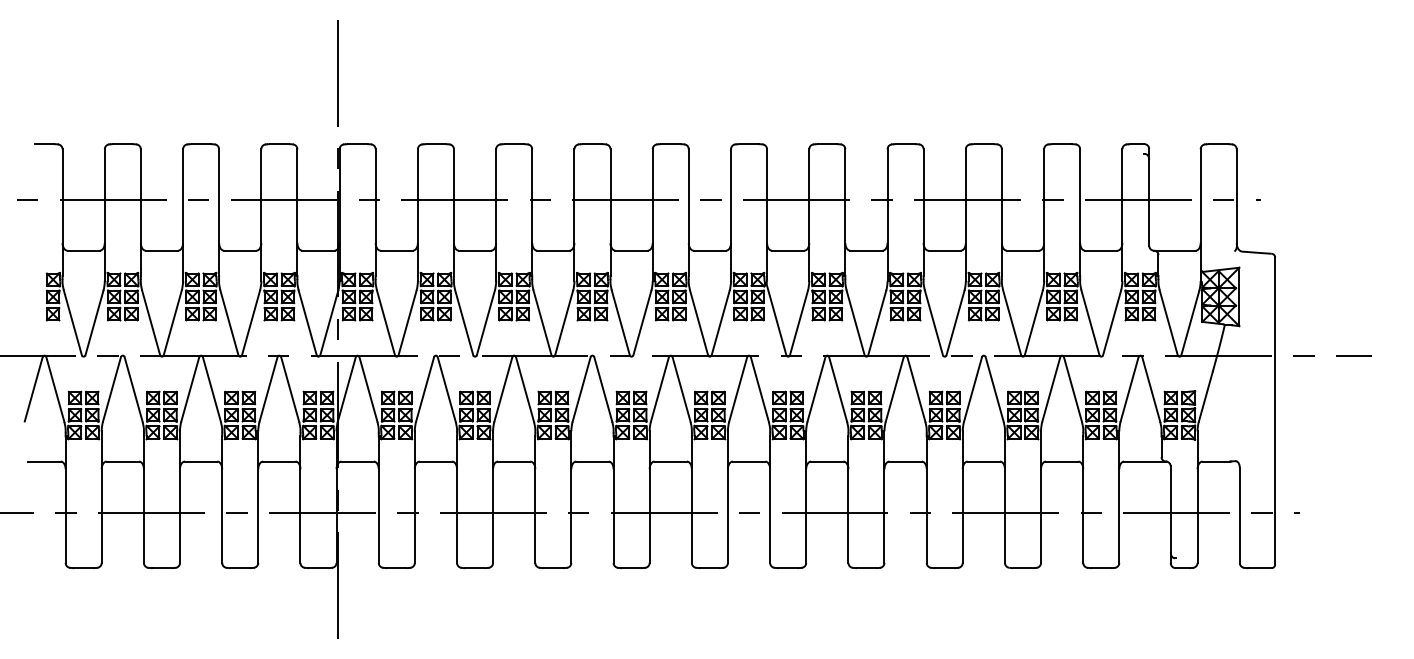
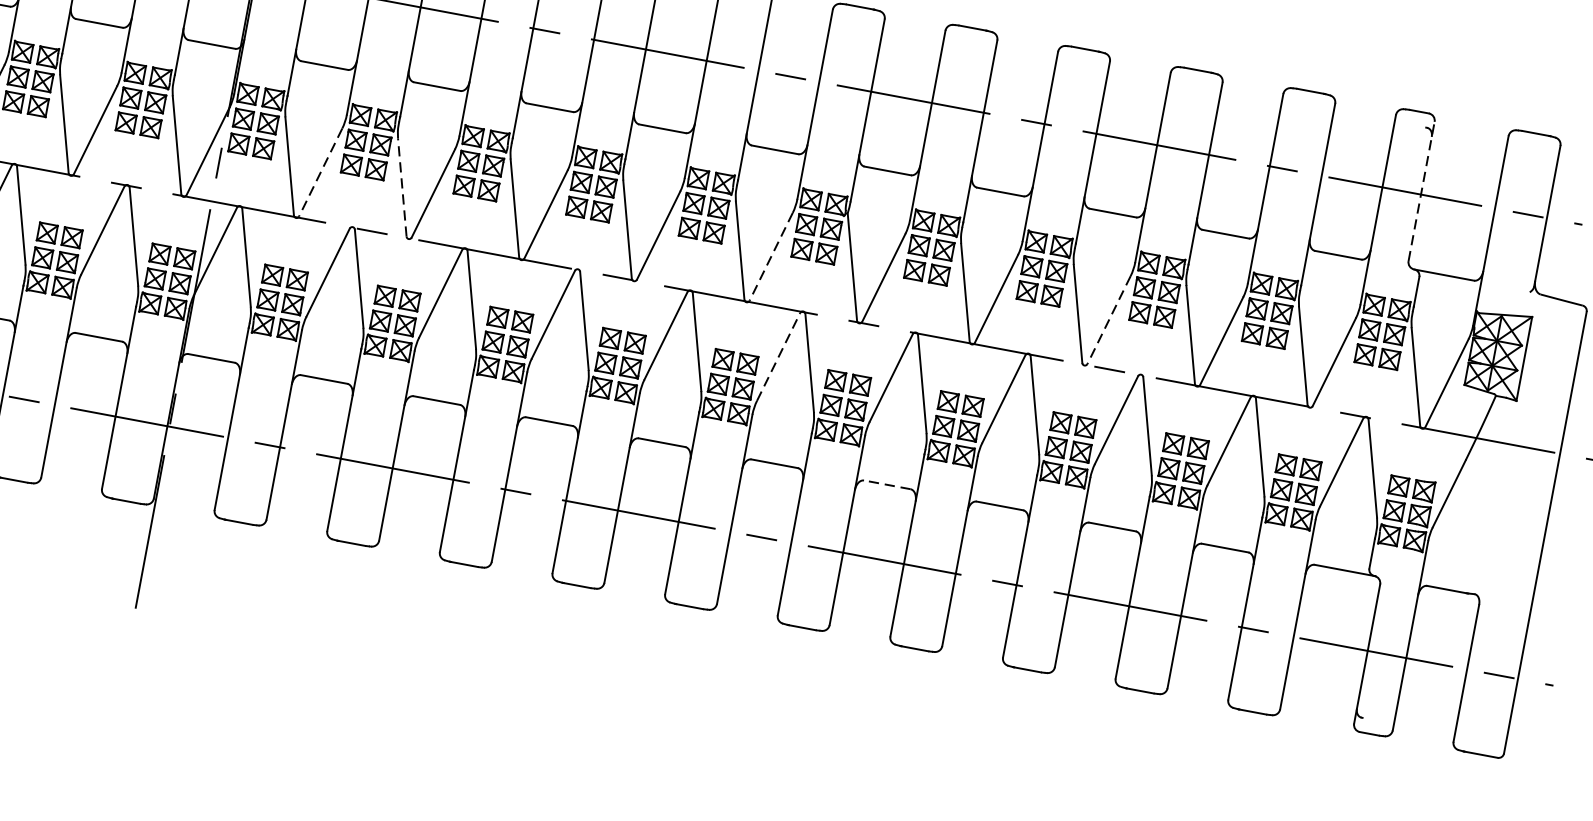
line: (1149, 196) -> (1422, 190), solid -> dashed
line: (464, 322) -> (402, 187), solid -> dashed
line: (407, 323) -> (320, 173), solid -> dashed
line: (720, 323) -> (770, 257), solid -> dashed
line: (955, 323) -> (1108, 320), solid -> dashed
line: (738, 388) -> (779, 355), solid -> dashed
line: (826, 461) -> (886, 484), solid -> dashed

